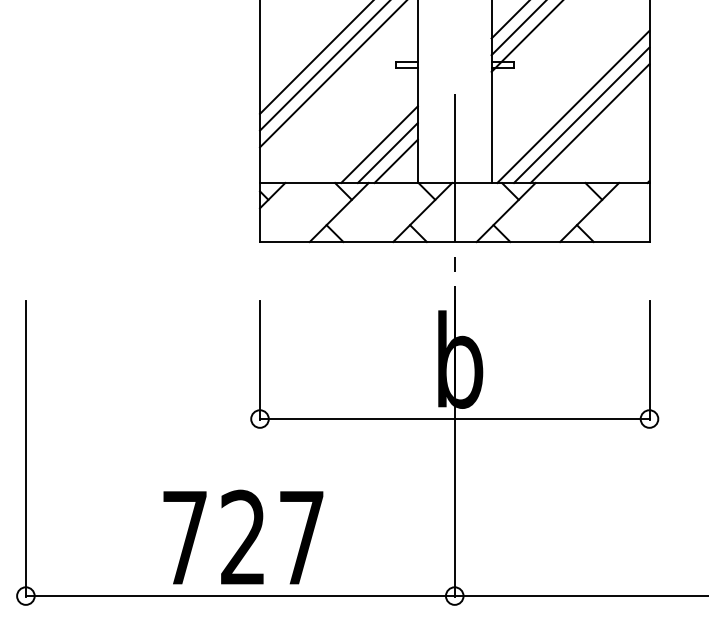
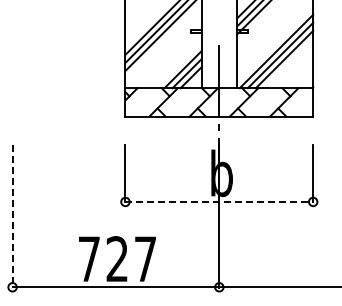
line: (455, 418) -> (219, 201), solid -> dashed
line: (25, 449) -> (12, 216), solid -> dashed

